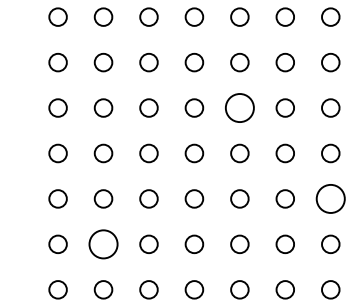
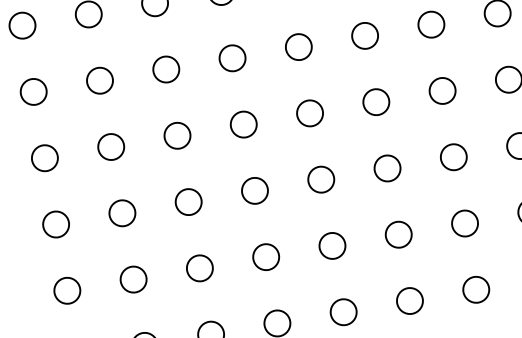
circle: (239, 107) -> (298, 46), size x0.62
circle: (330, 198) -> (453, 156), size x0.62
circle: (103, 244) -> (133, 279), size x0.62

